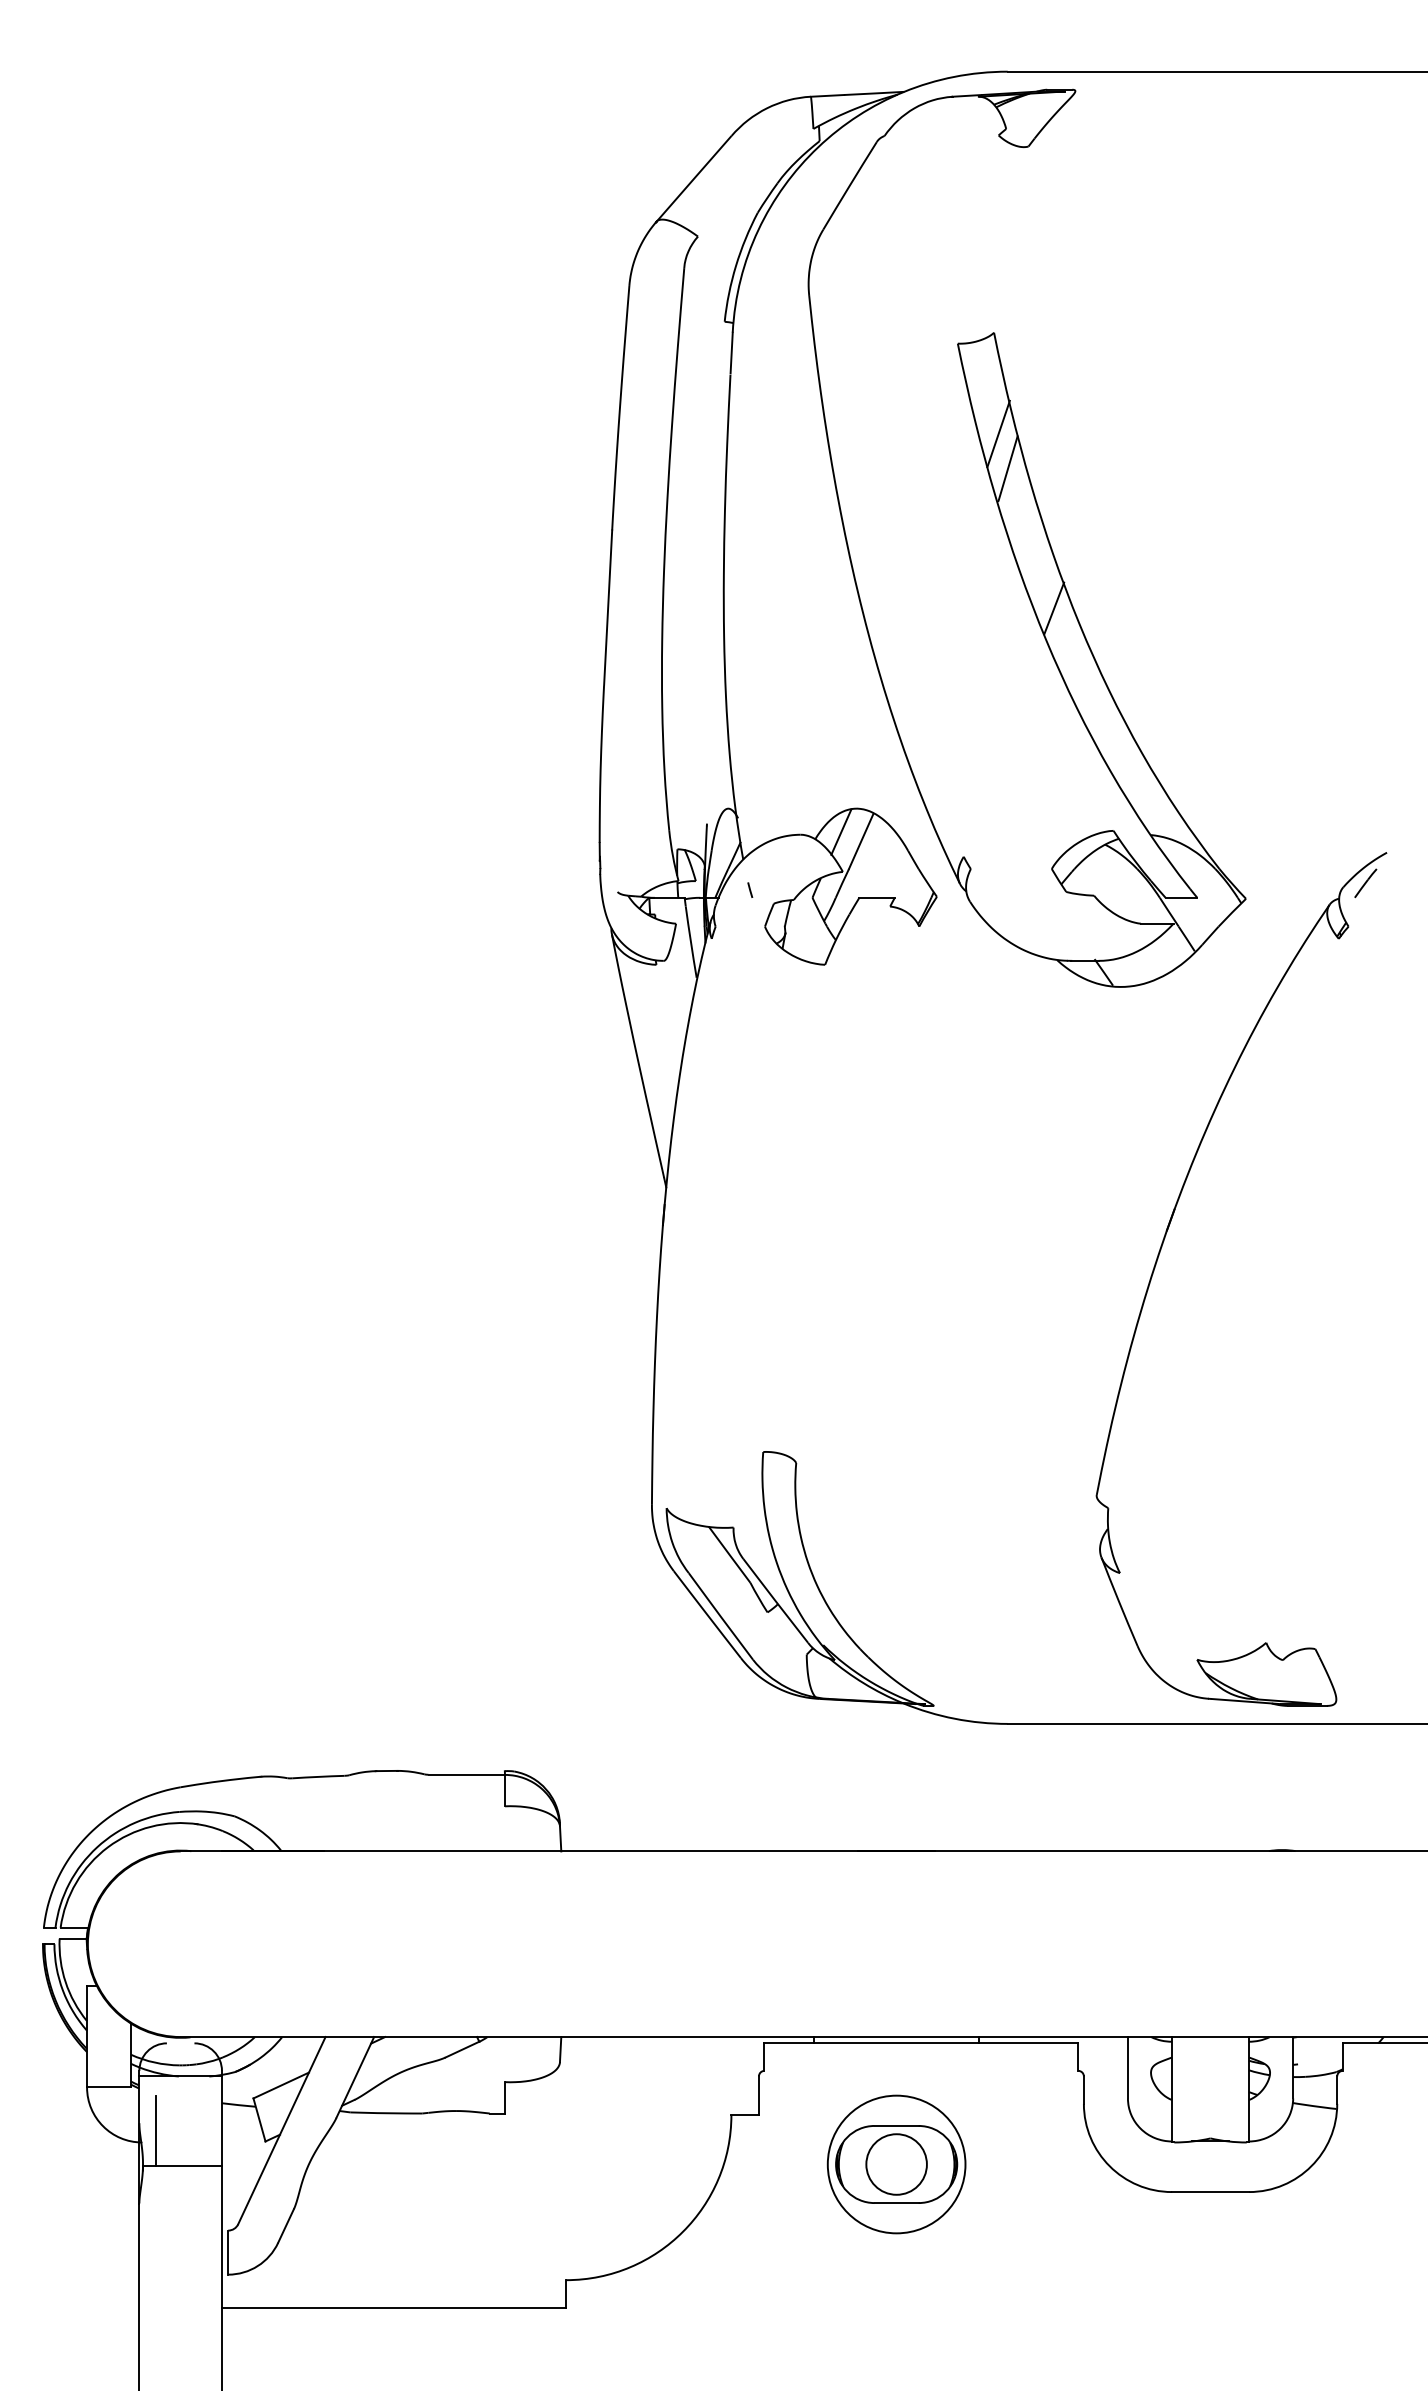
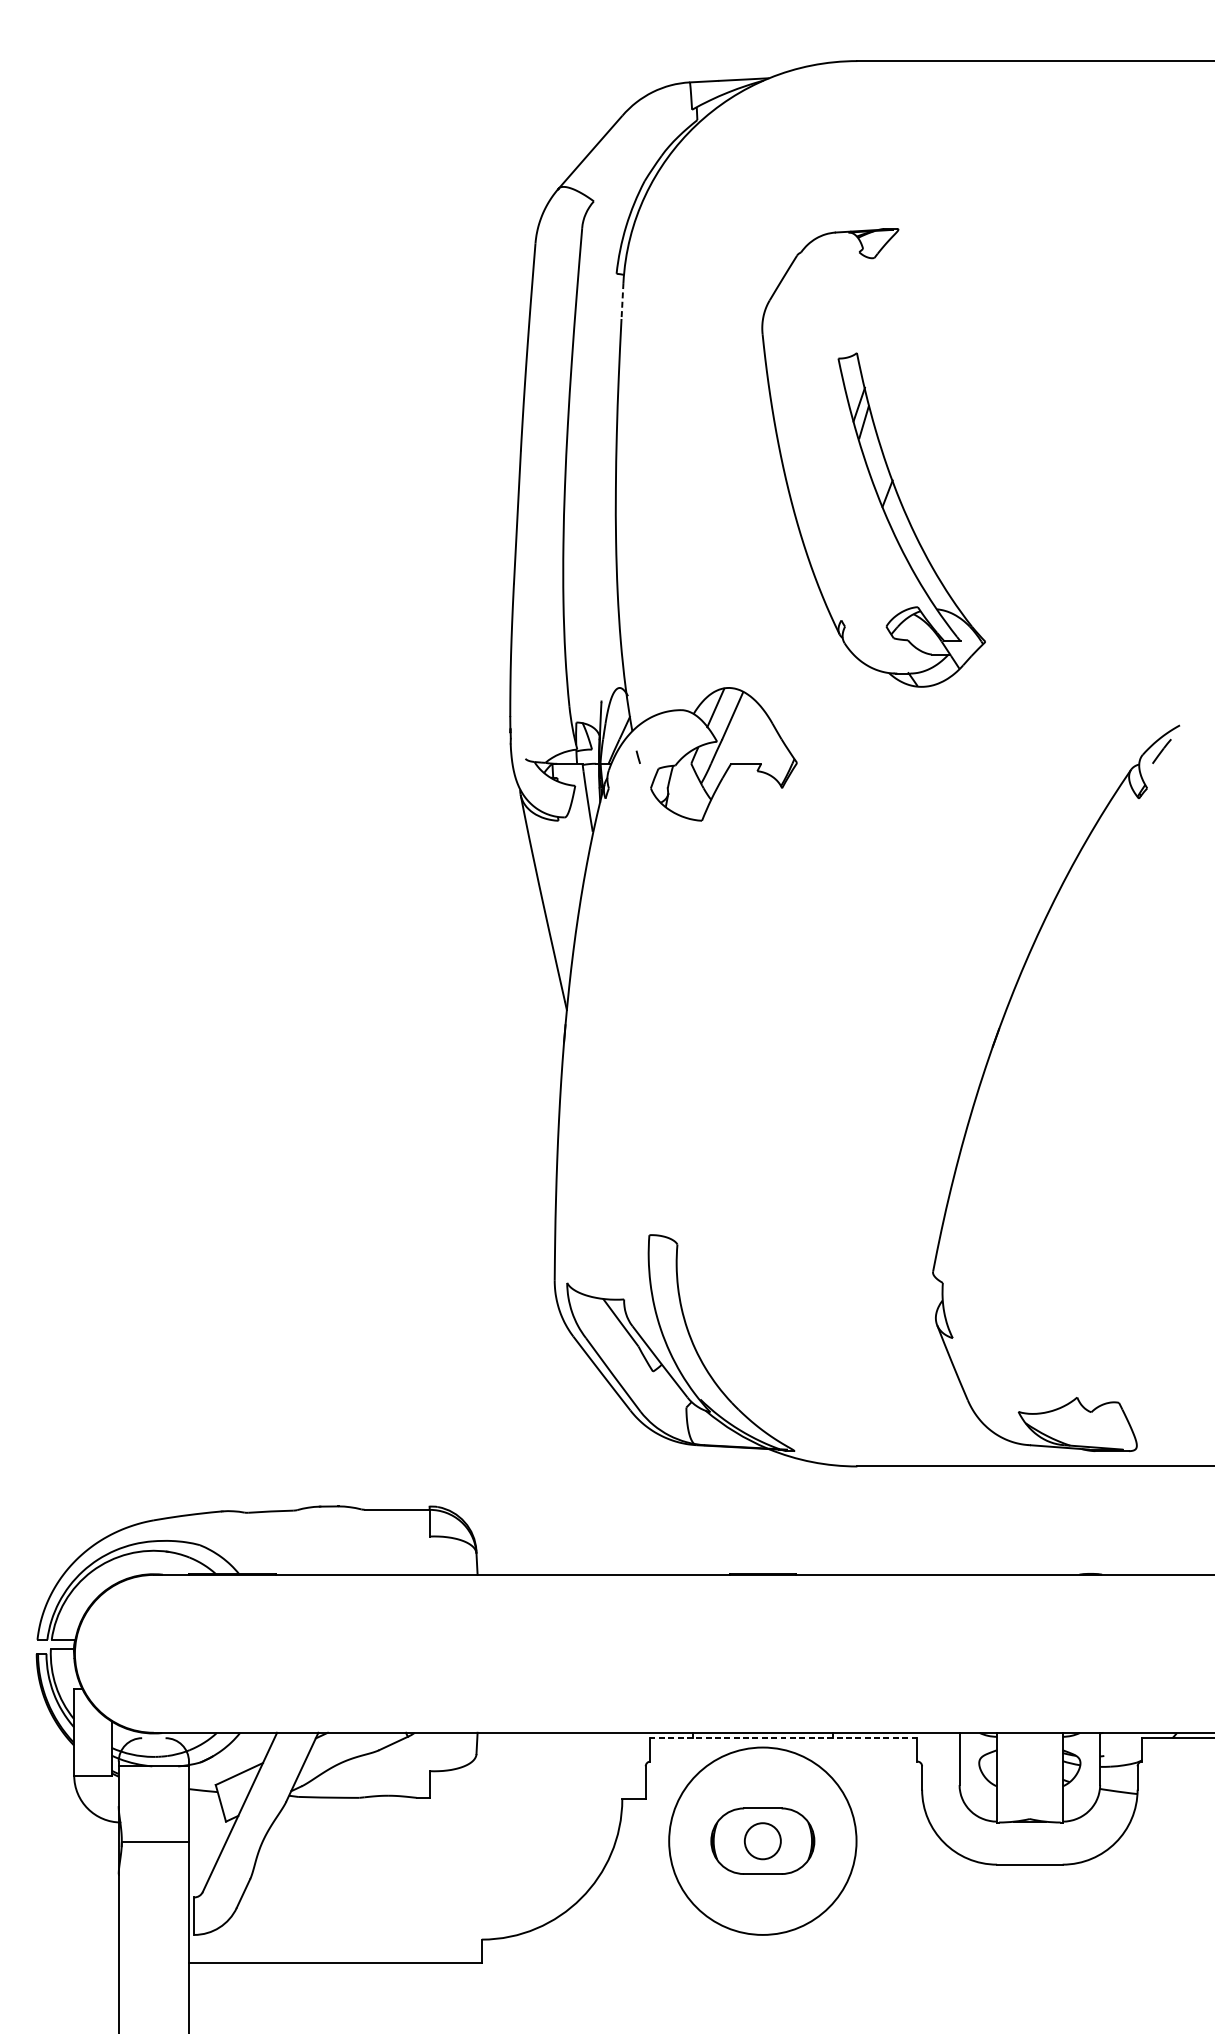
line: (731, 353) -> (622, 300), solid -> dashed
part: (1026, 537) -> (873, 457), size x0.6
line: (921, 2043) -> (783, 1738), solid -> dashed
line: (155, 2130) -> (132, 1812), removed
circle: (896, 2164) -> (762, 1841), size x0.7
circle: (896, 2164) -> (762, 1841), size x1.6

